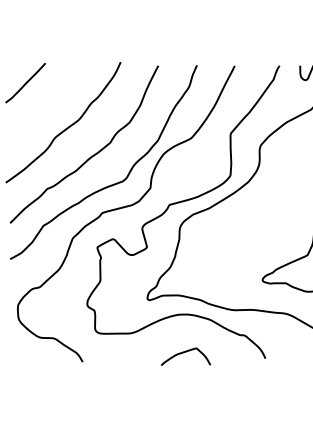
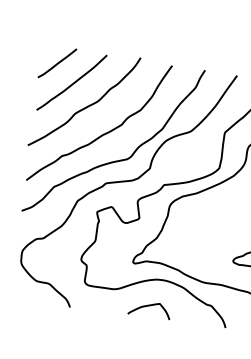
curve: (46, 103) -> (72, 83), added
curve: (186, 352) -> (150, 306), moved

